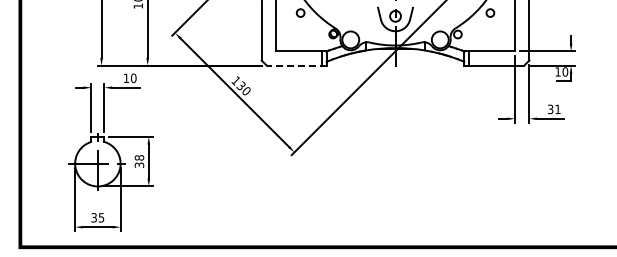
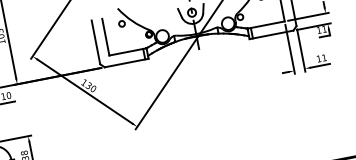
line: (296, 65) -> (126, 62), dashed -> solid
text: (565, 71) -> (324, 28), 10 -> 11
text: (550, 109) -> (318, 58), 31 -> 11

